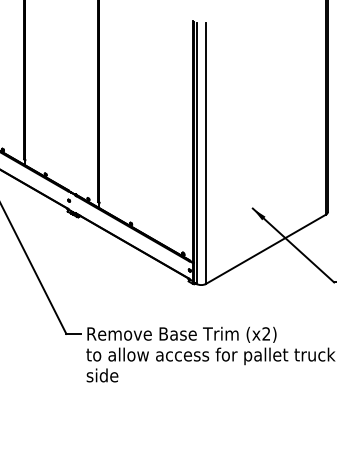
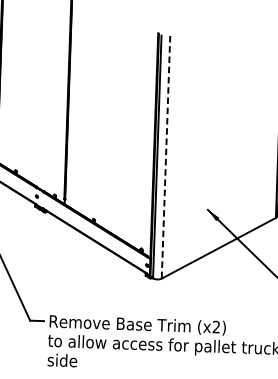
line: (205, 154) -> (165, 158), solid -> dashed

